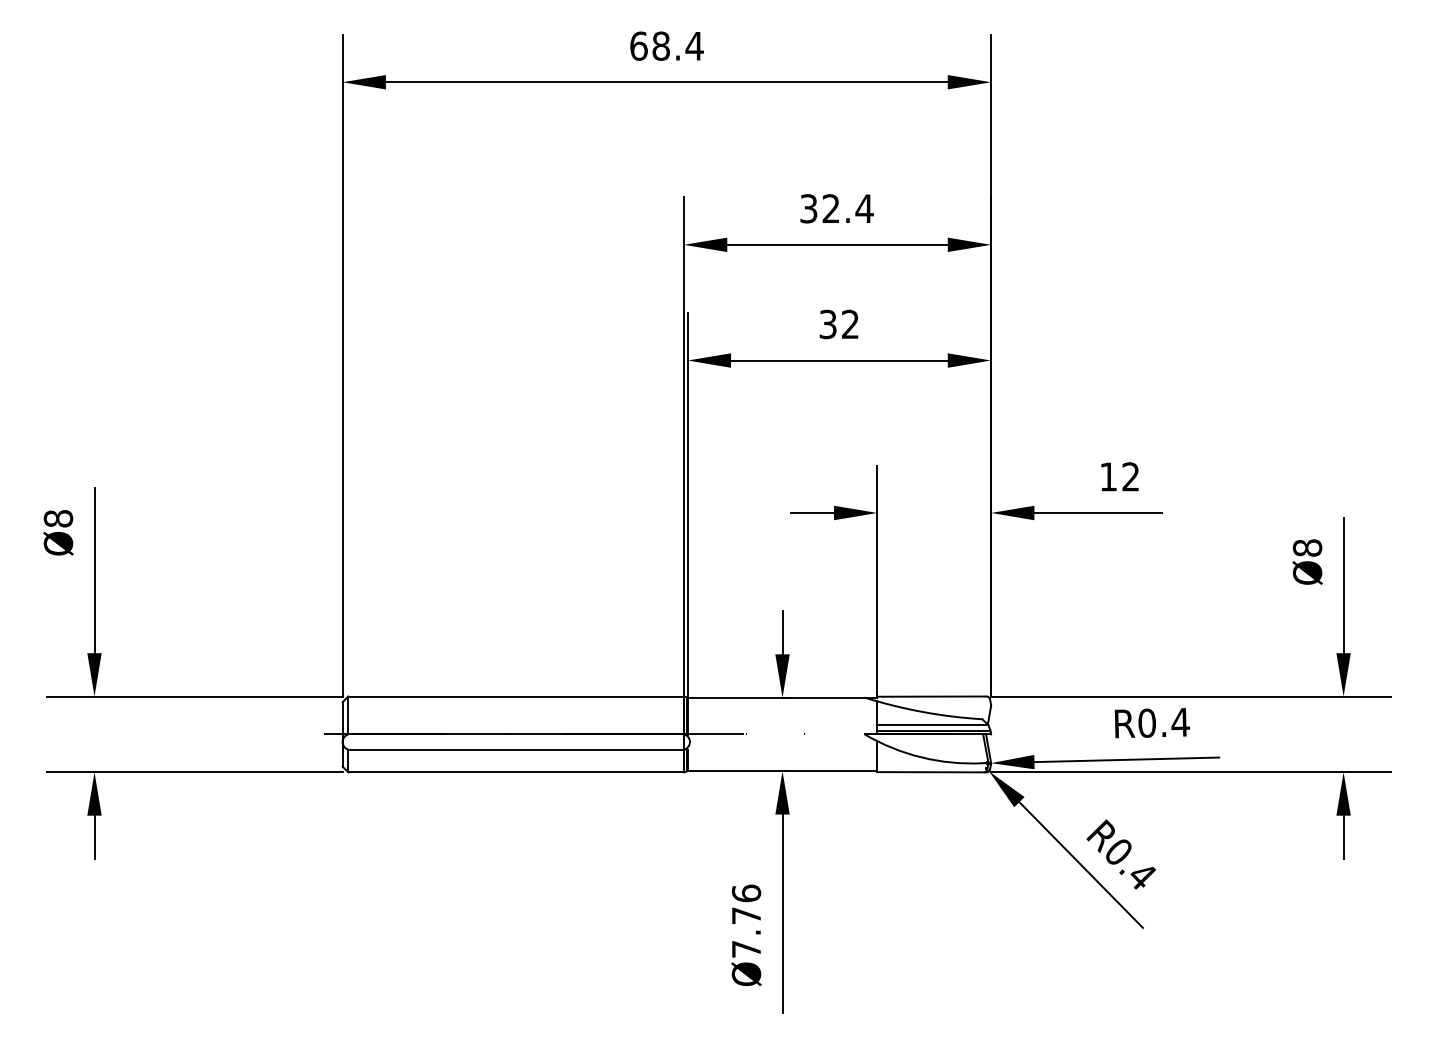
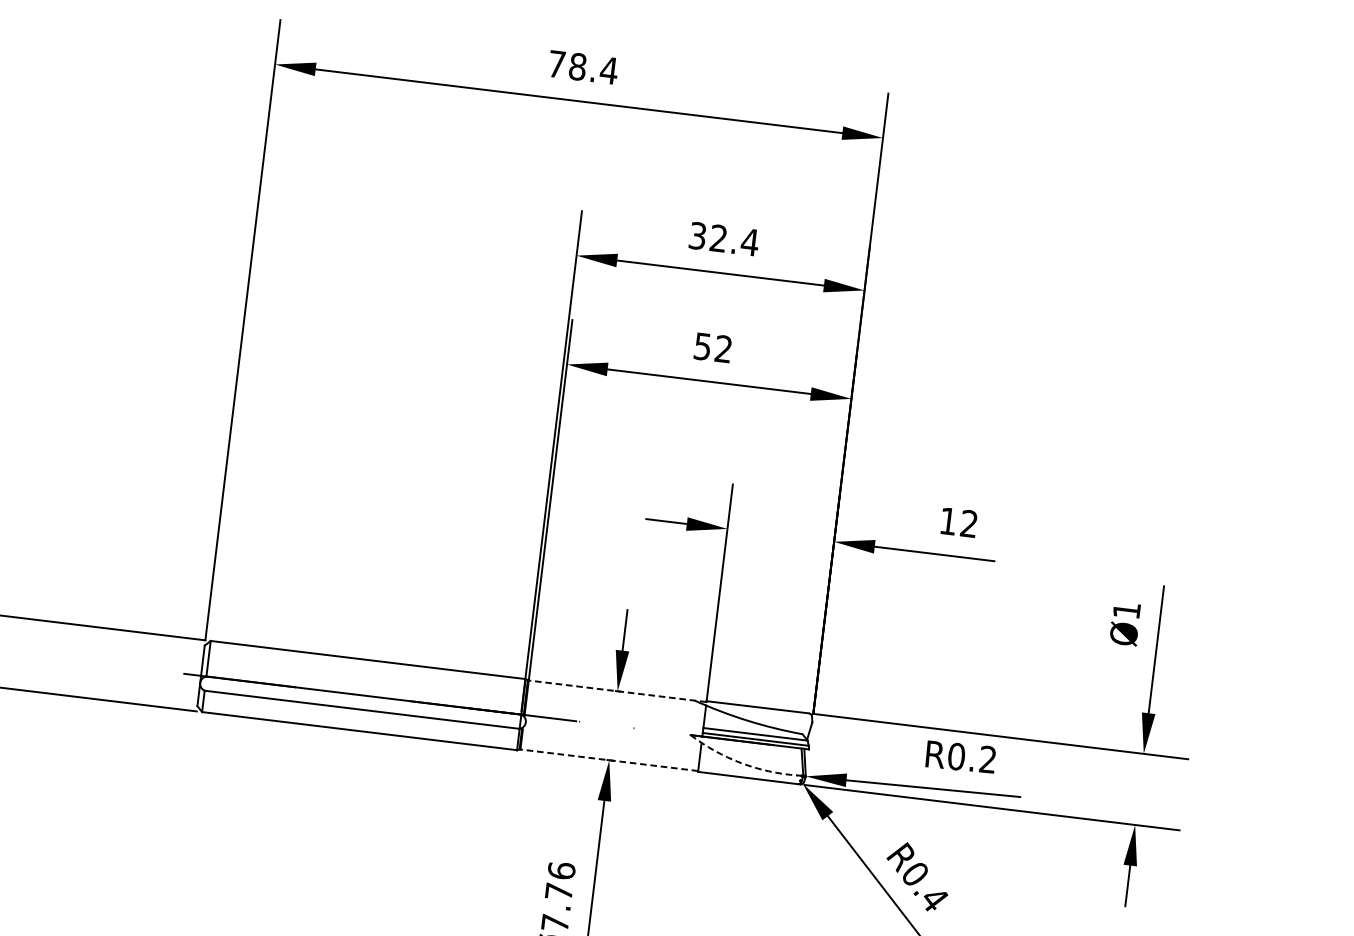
text: (638, 45) -> (556, 63), 68.4 -> 78.4
text: (828, 323) -> (703, 345), 32 -> 52
text: (1307, 547) -> (1126, 610), Ø8 -> Ø1
line: (782, 697) -> (617, 691), solid -> dashed
text: (1180, 721) -> (988, 758), R0.4 -> R0.2
arc: (921, 757) -> (741, 763), solid -> dashed
line: (782, 771) -> (609, 760), solid -> dashed

